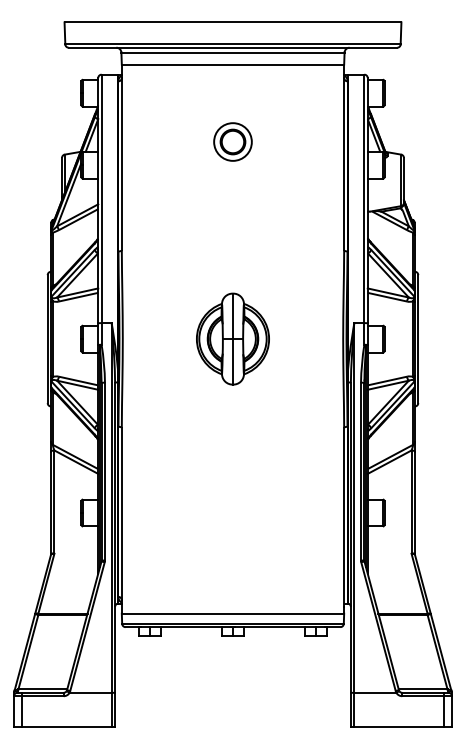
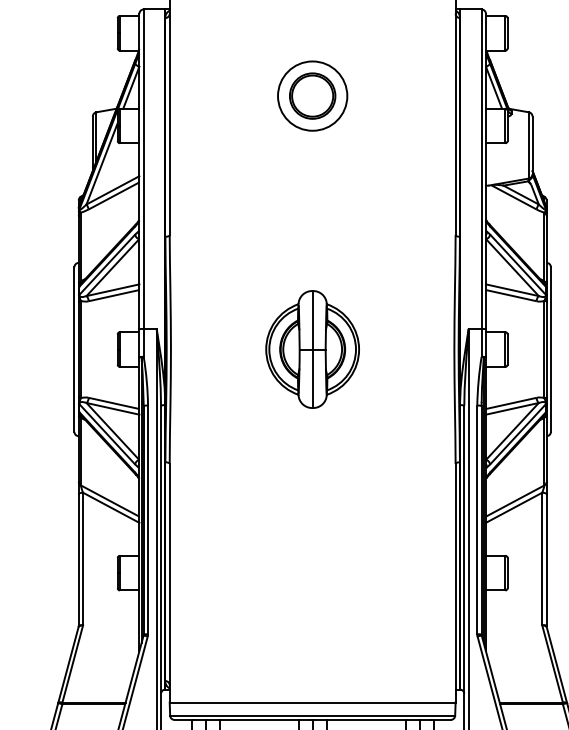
part: (232, 141) -> (312, 95), size x1.43

